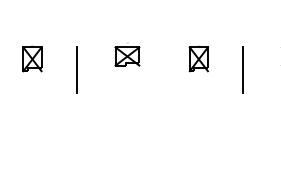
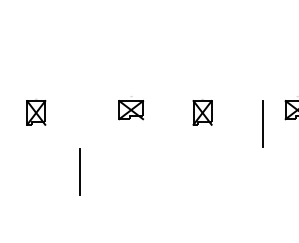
line: (75, 69) -> (79, 171), moved
line: (242, 69) -> (262, 123), moved

